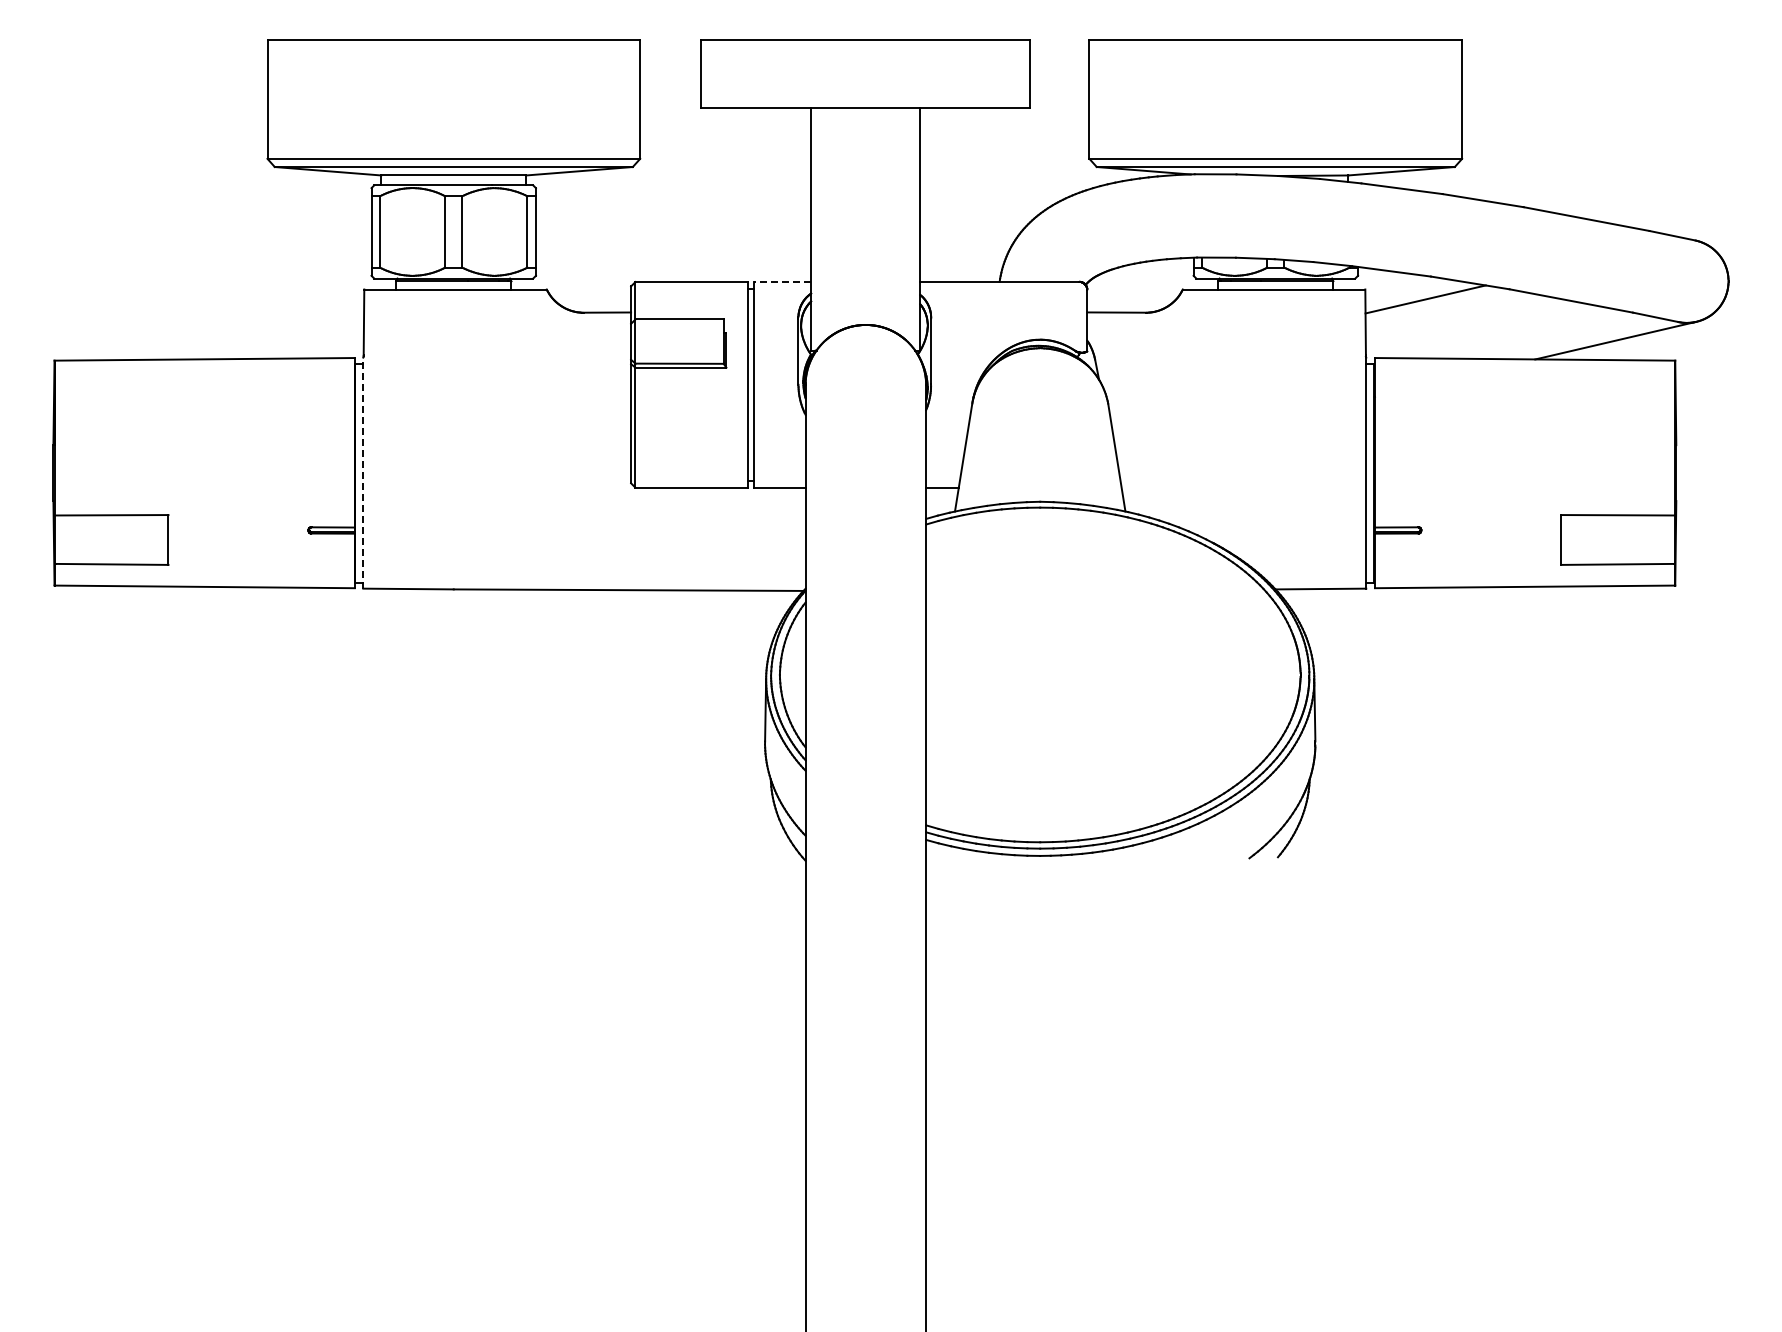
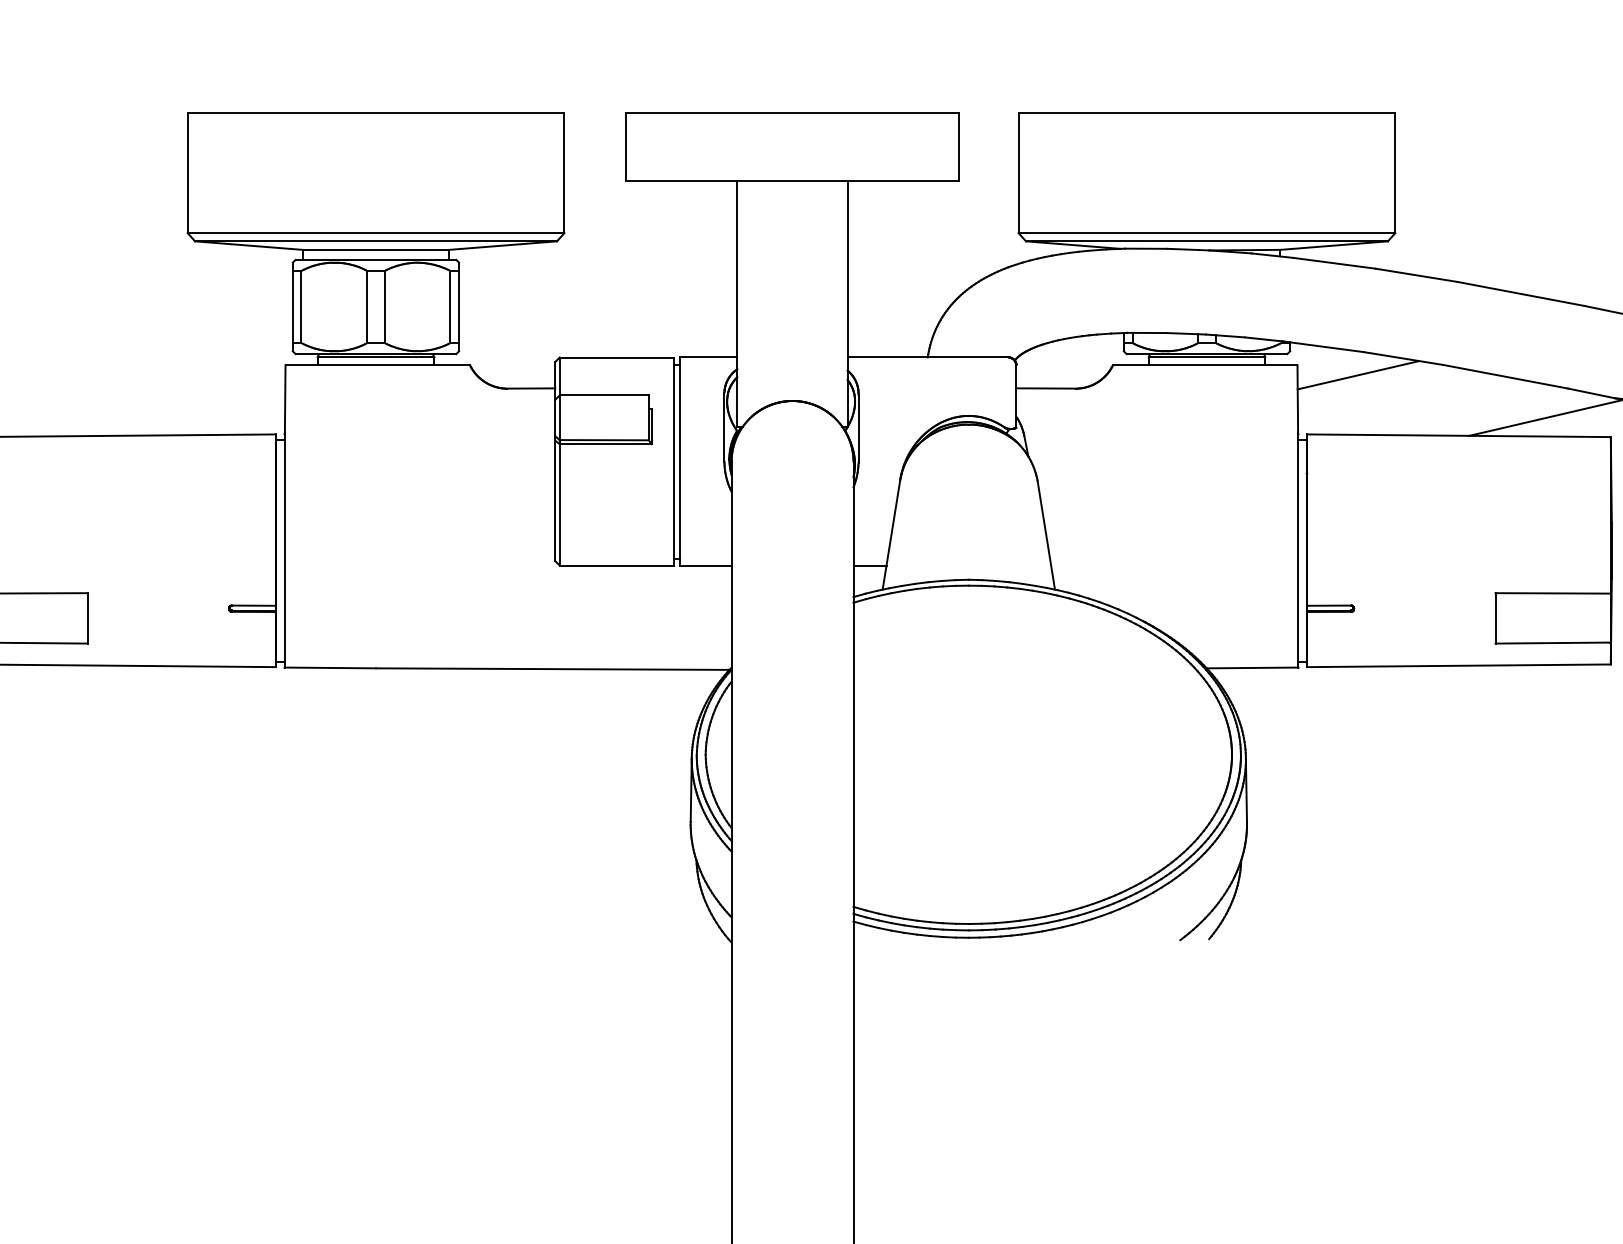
line: (782, 281) -> (708, 357), dashed -> solid
line: (363, 473) -> (284, 551), dashed -> solid

